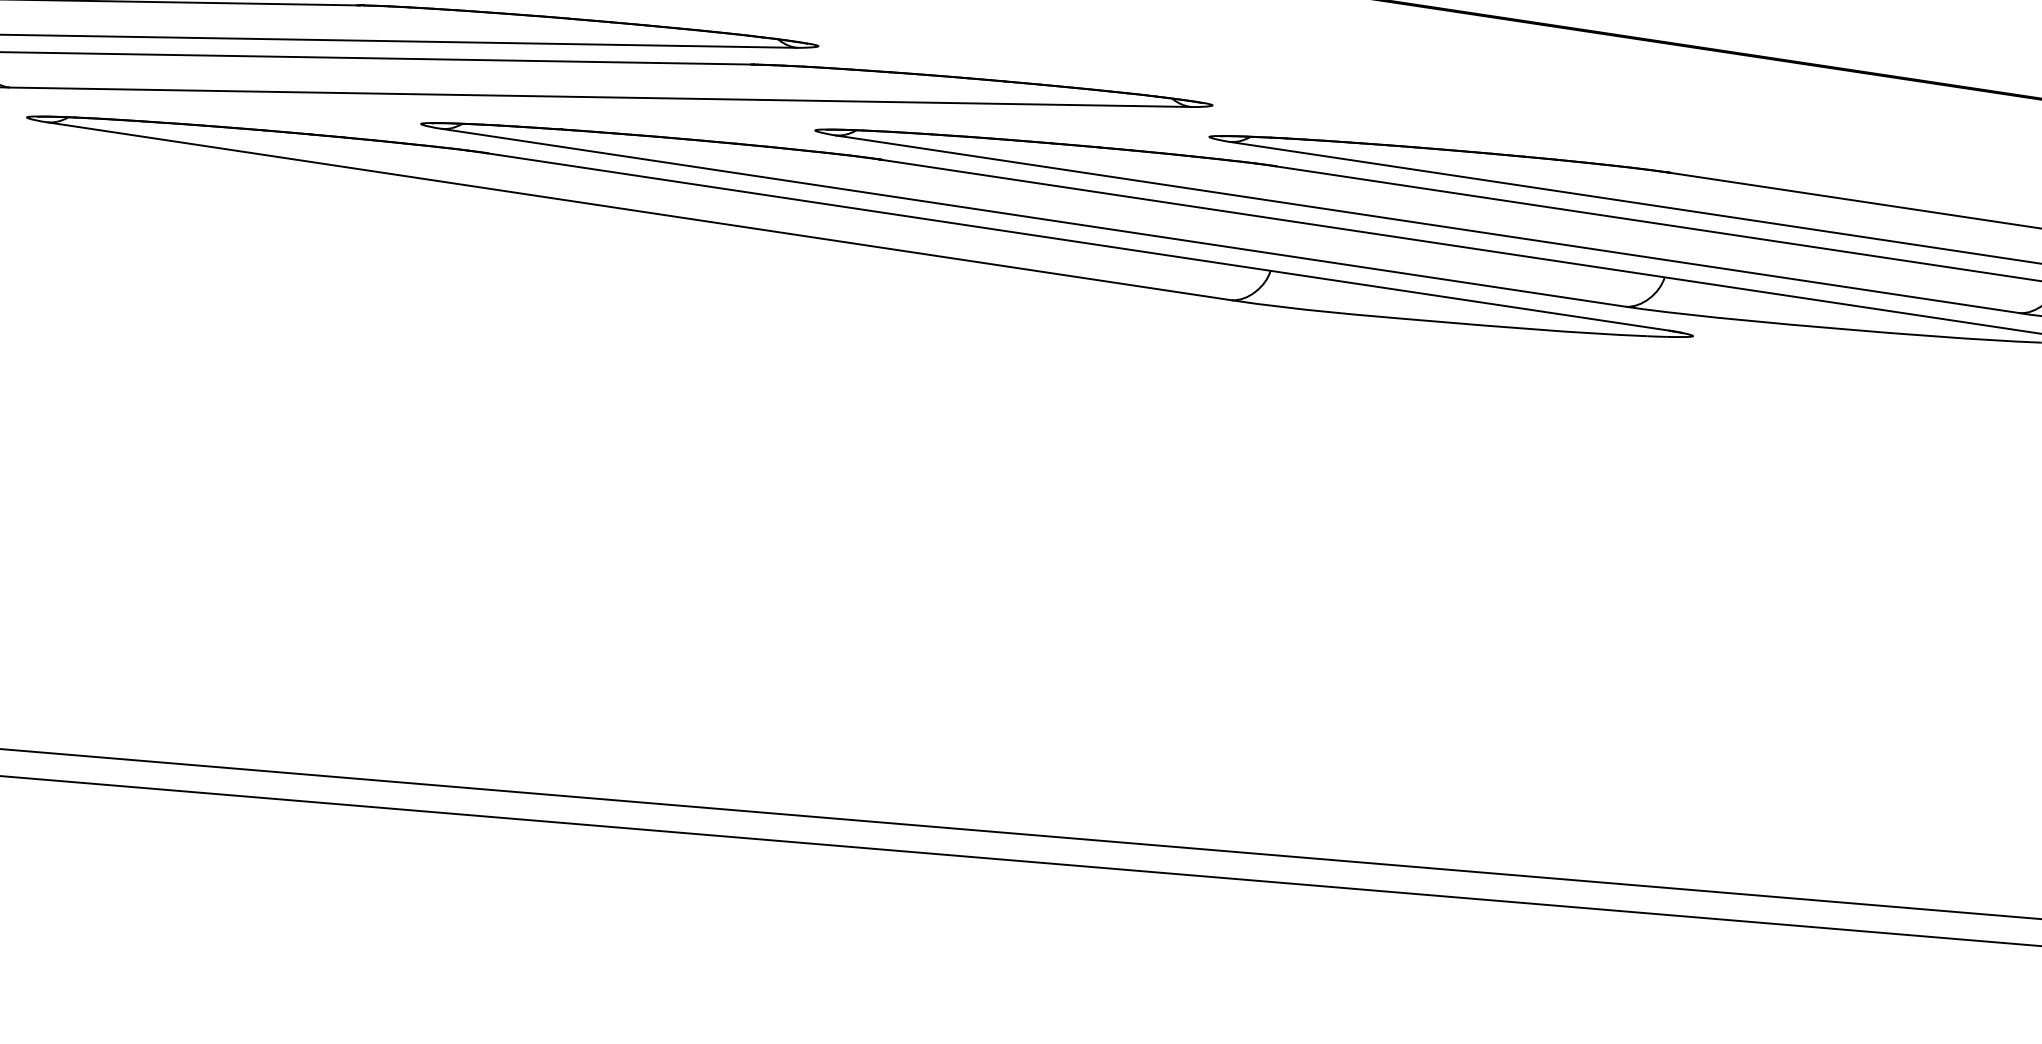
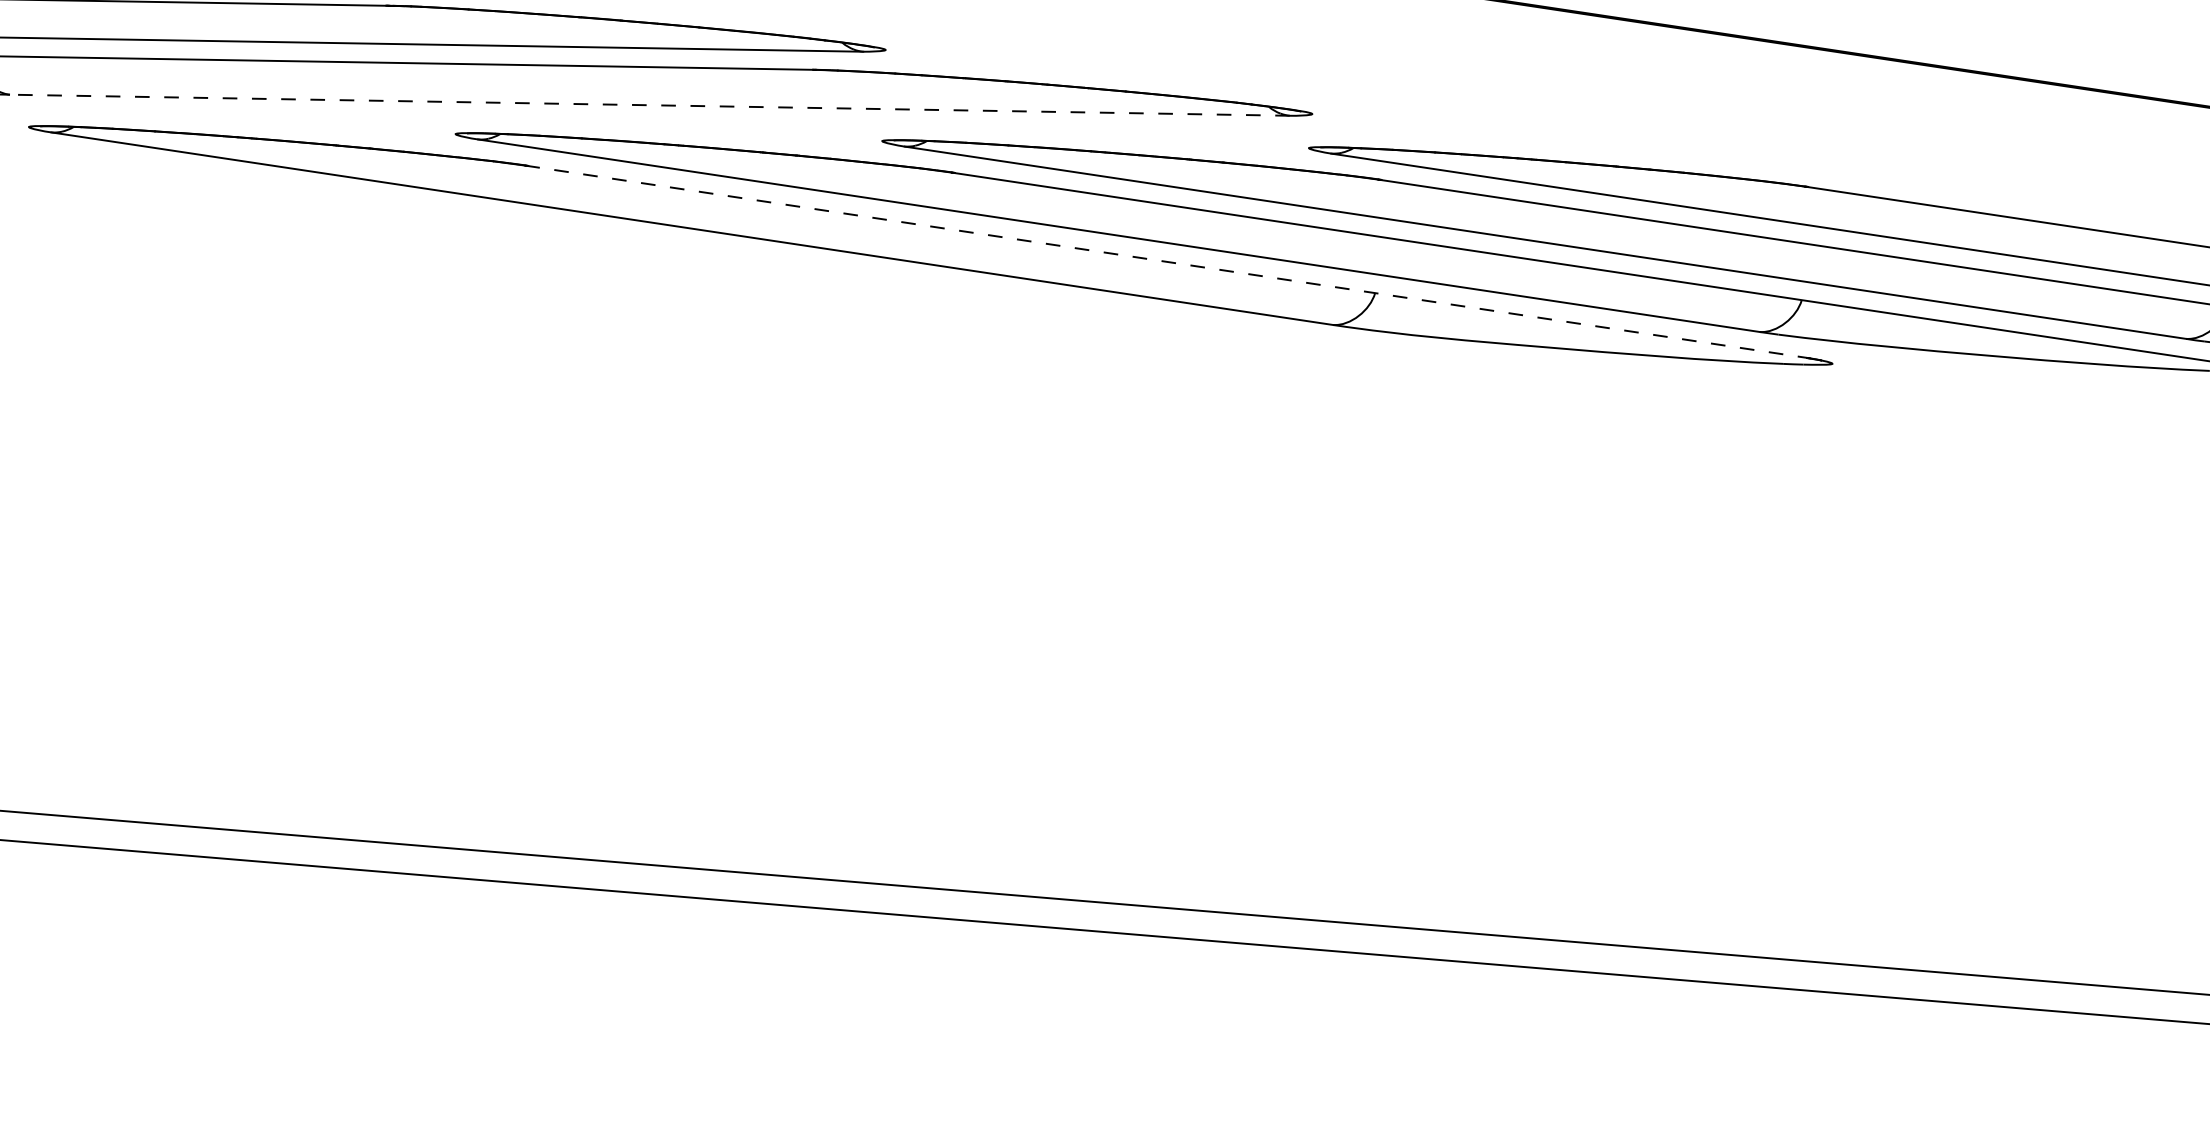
line: (600, 97) -> (649, 105), solid -> dashed
line: (1079, 242) -> (1168, 262), solid -> dashed

